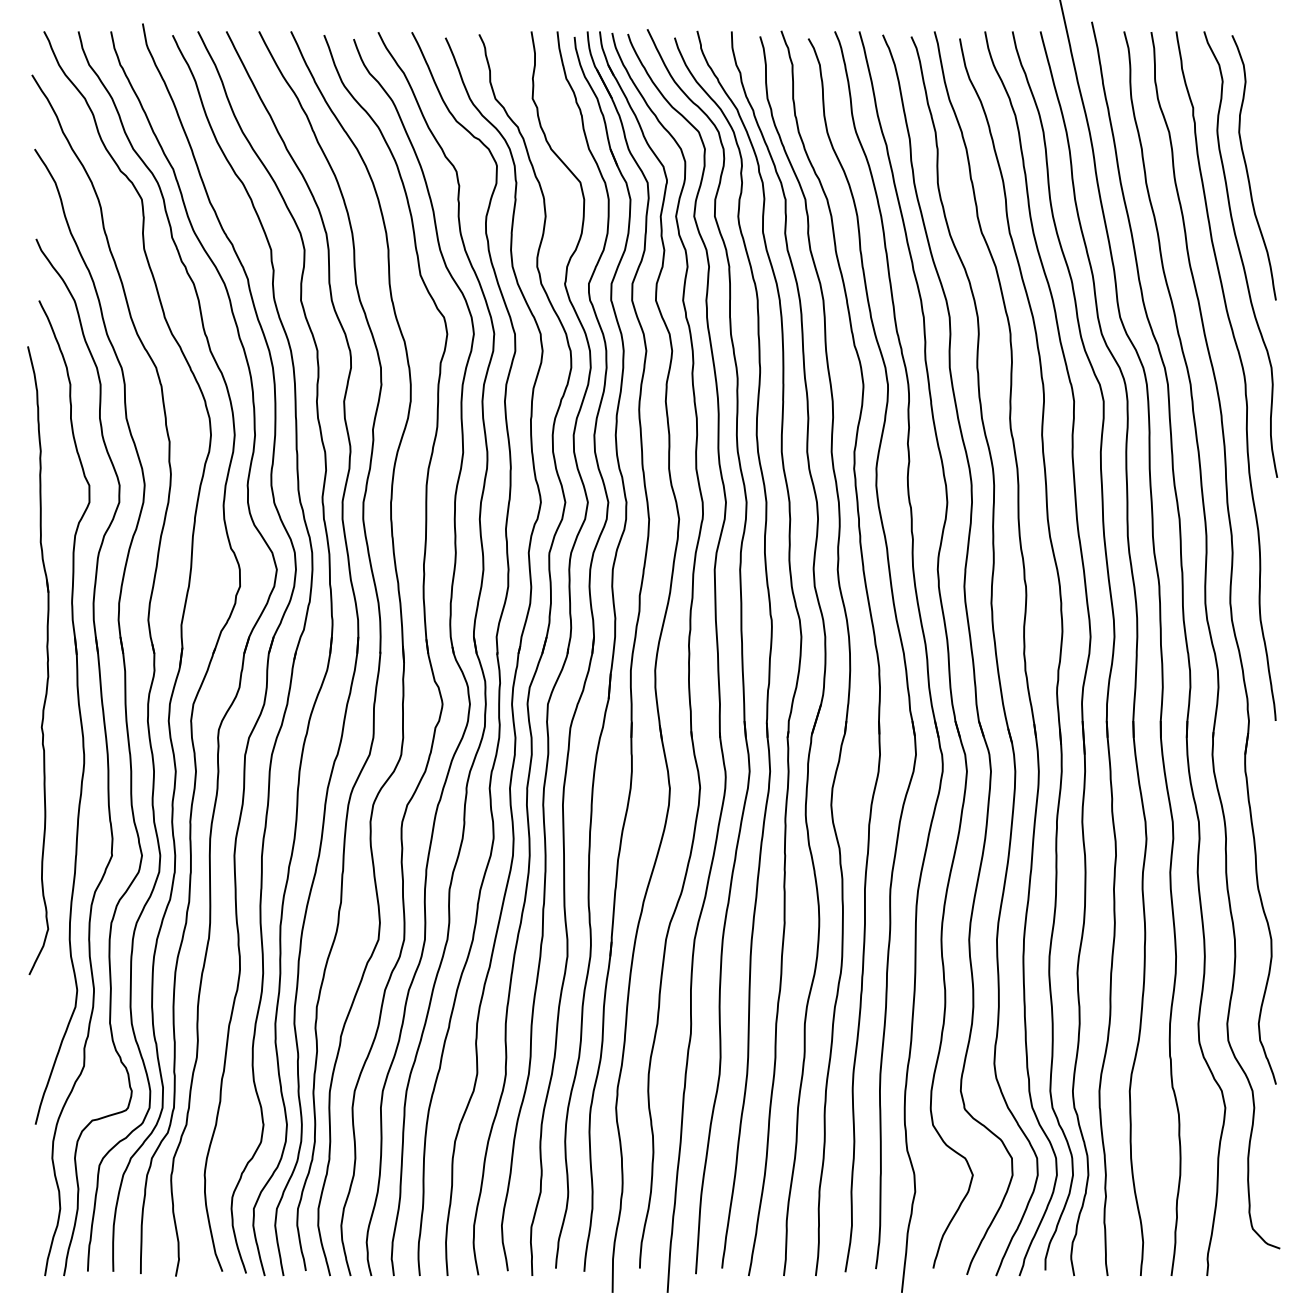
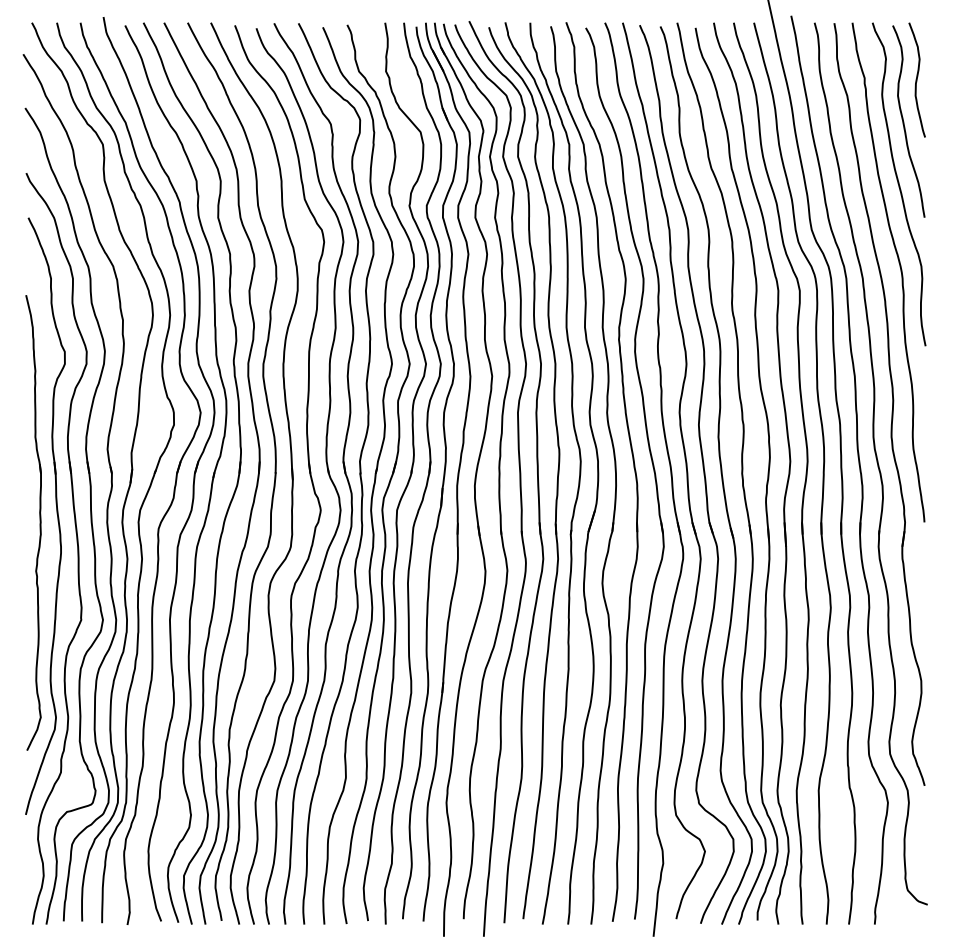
curve: (1265, 110) -> (917, 80), added
part: (46, 663) -> (39, 524), moved

